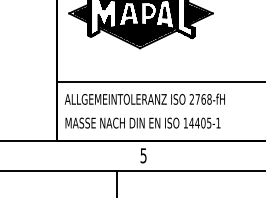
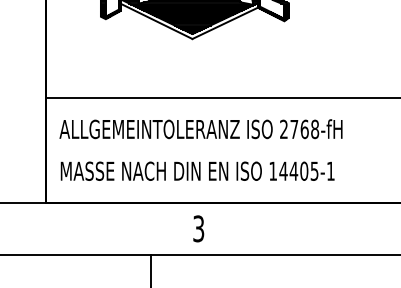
text: (143, 155) -> (198, 228), 5 -> 3

